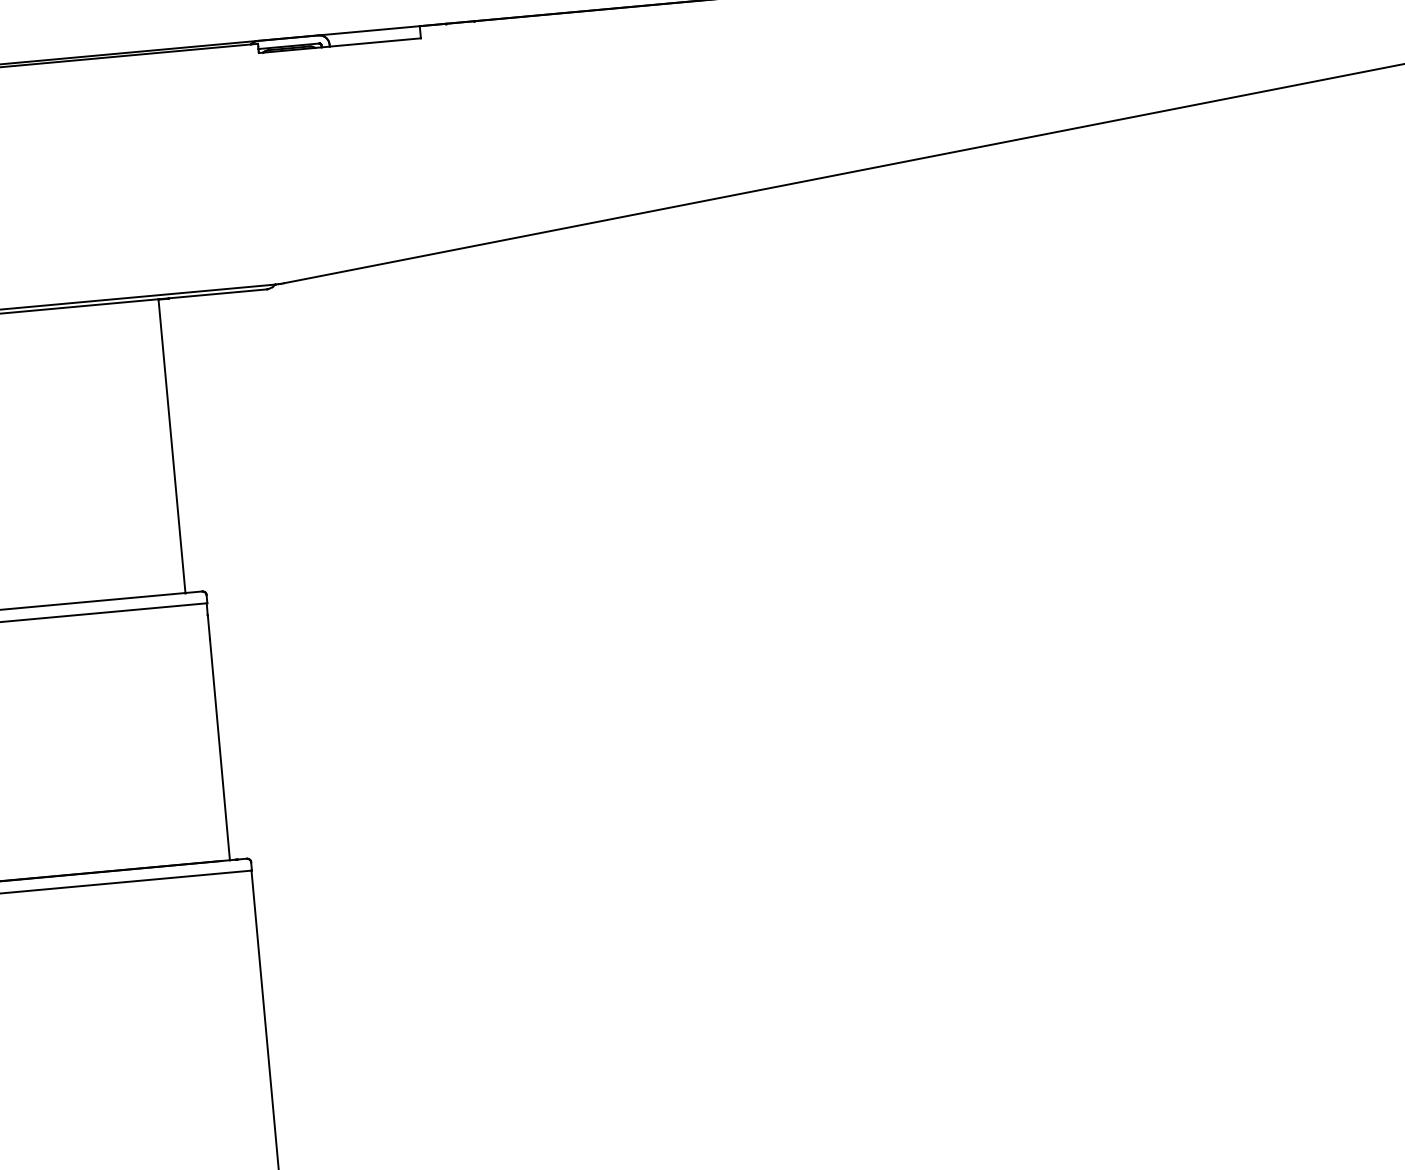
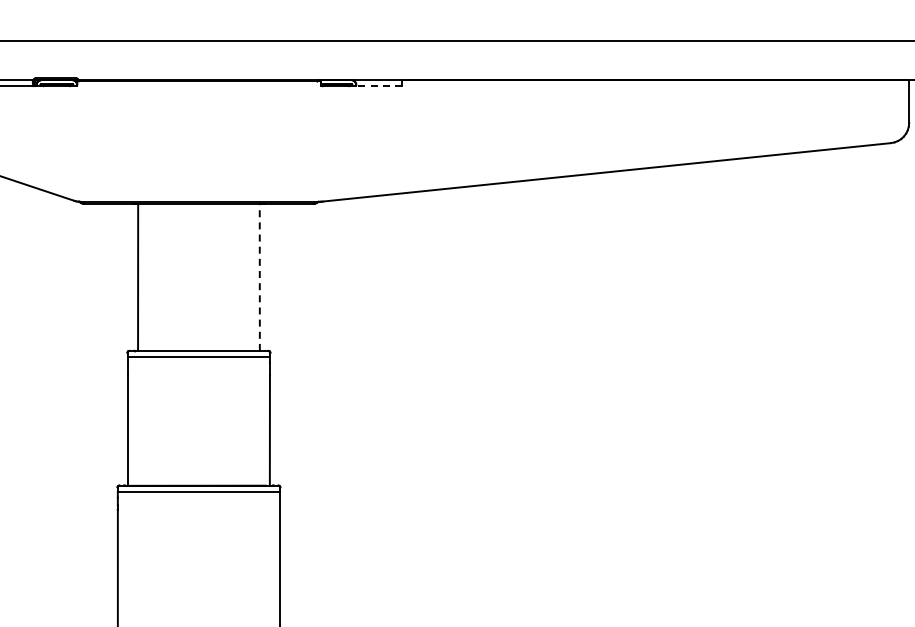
line: (376, 43) -> (379, 86), solid -> dashed
line: (171, 446) -> (259, 277), solid -> dashed

